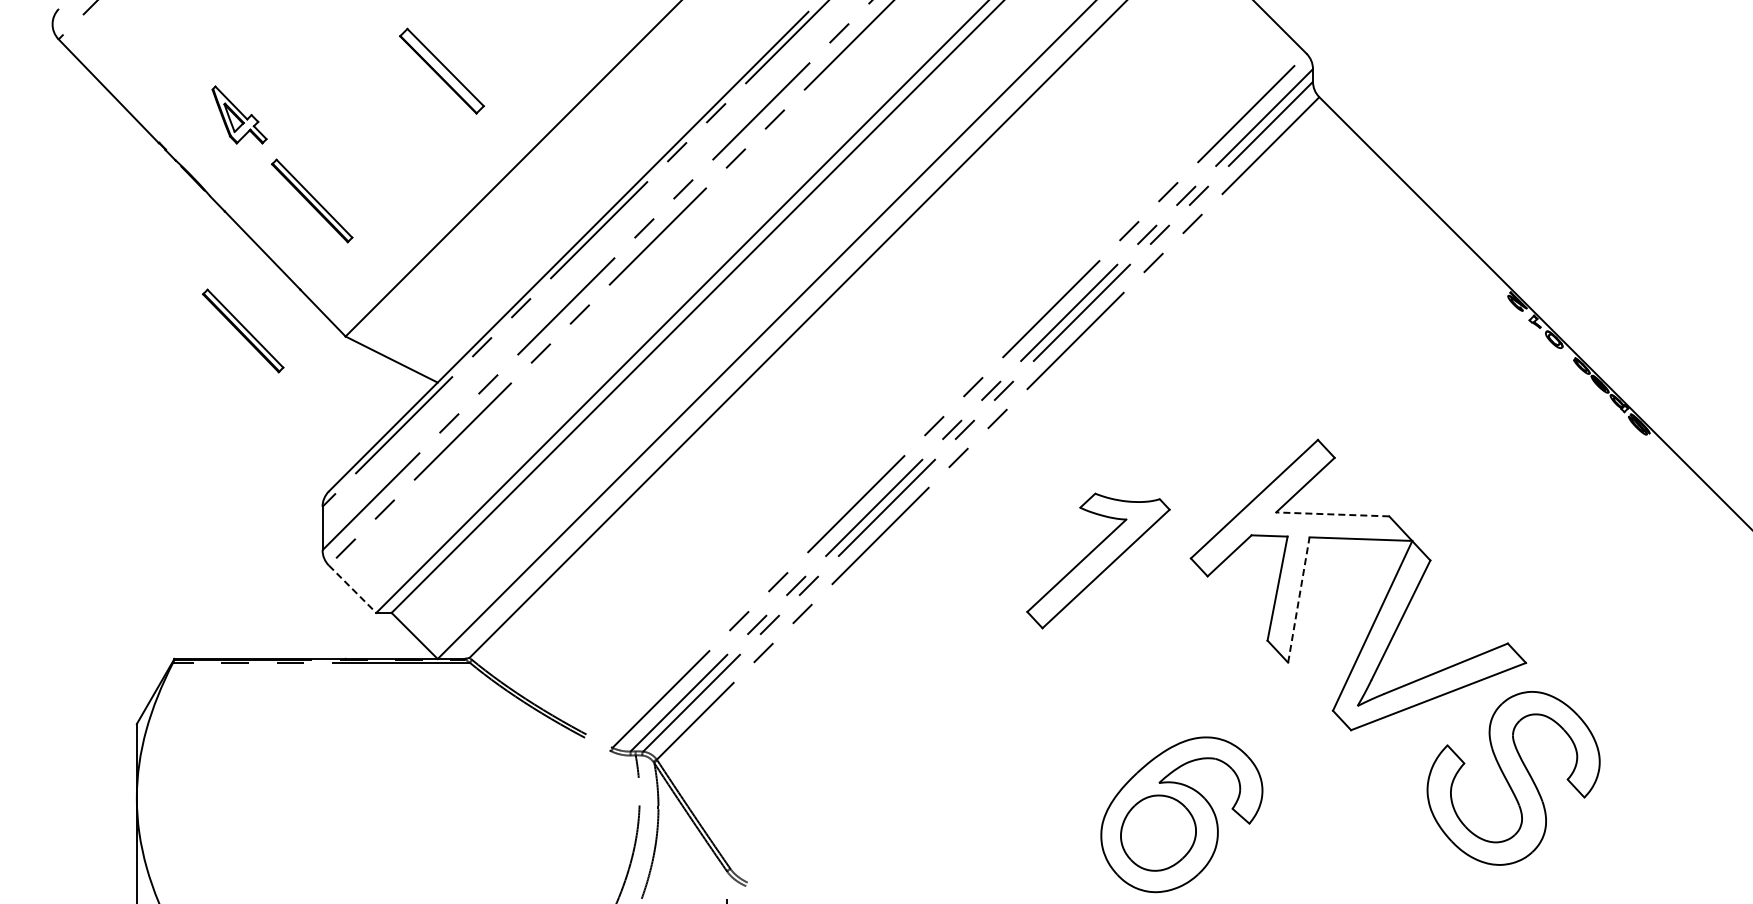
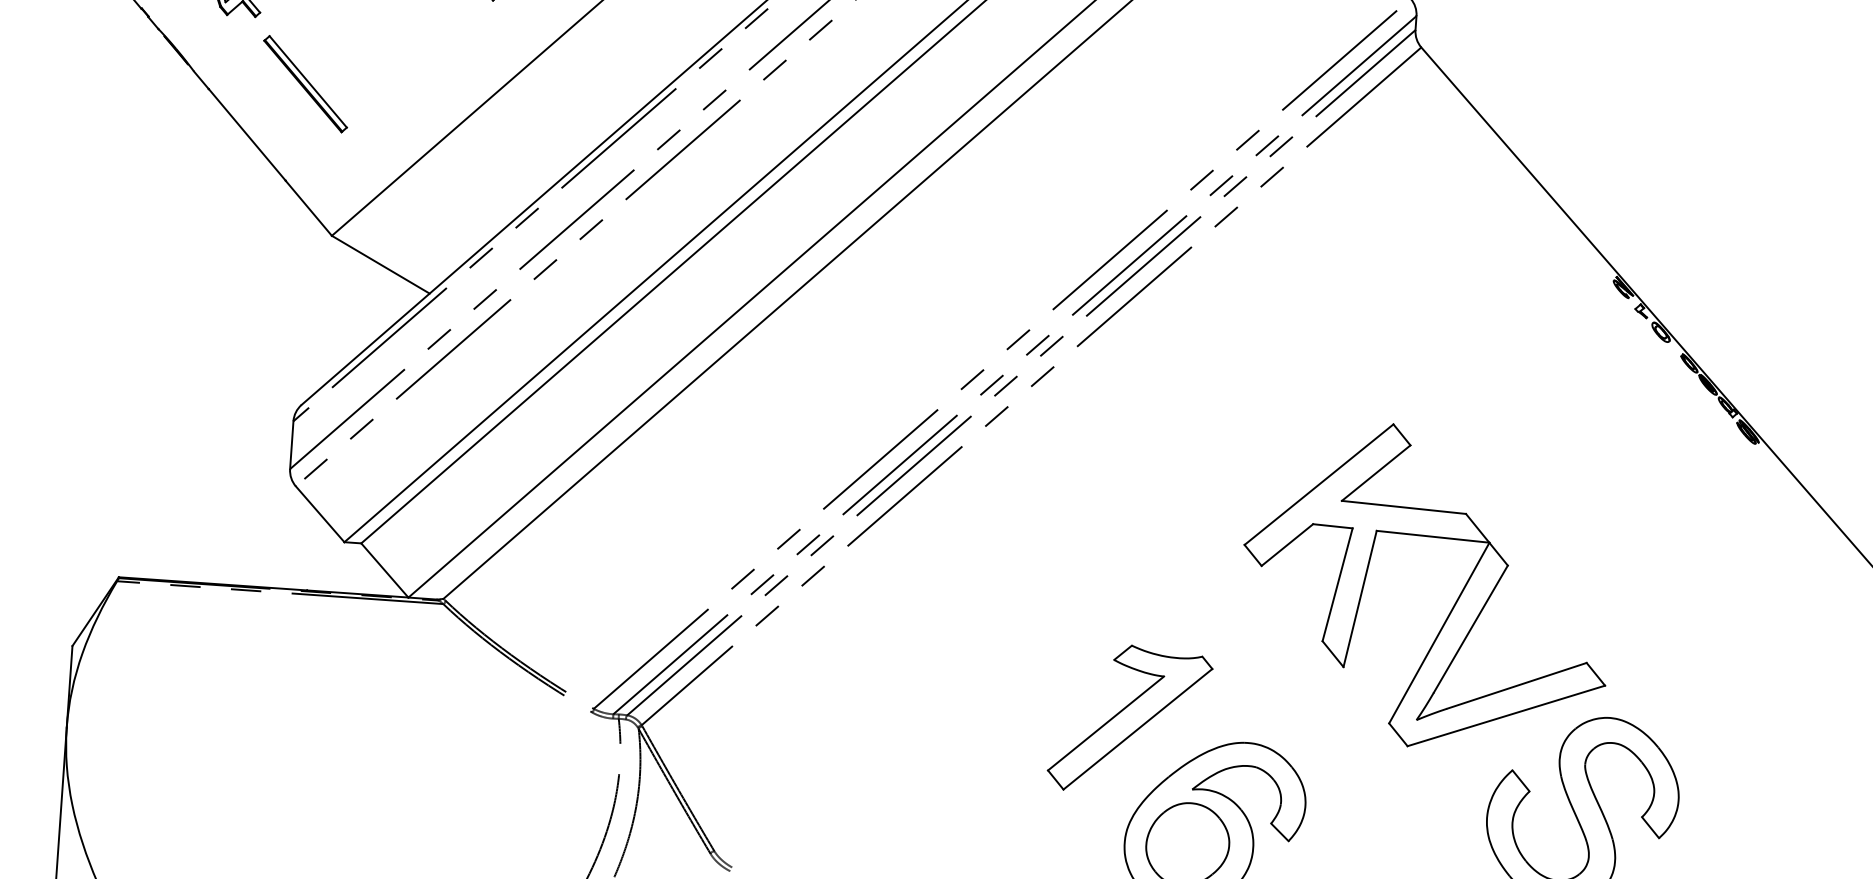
part: (243, 330) -> (220, 221), removed
line: (1332, 514) -> (1403, 507), dashed -> solid
part: (1098, 560) -> (1130, 719), moved
line: (352, 589) -> (320, 514), dashed -> solid
line: (1298, 600) -> (1359, 599), dashed -> solid

